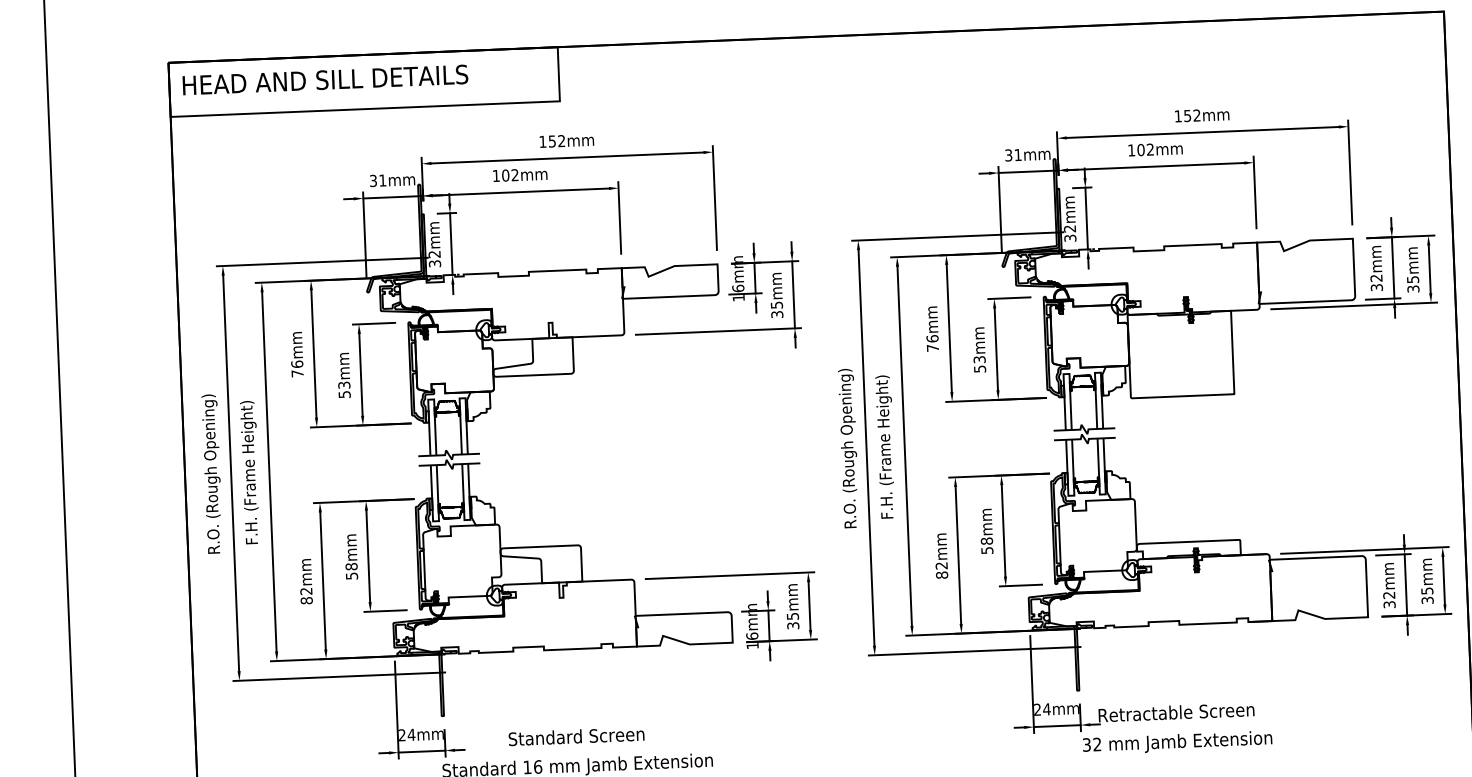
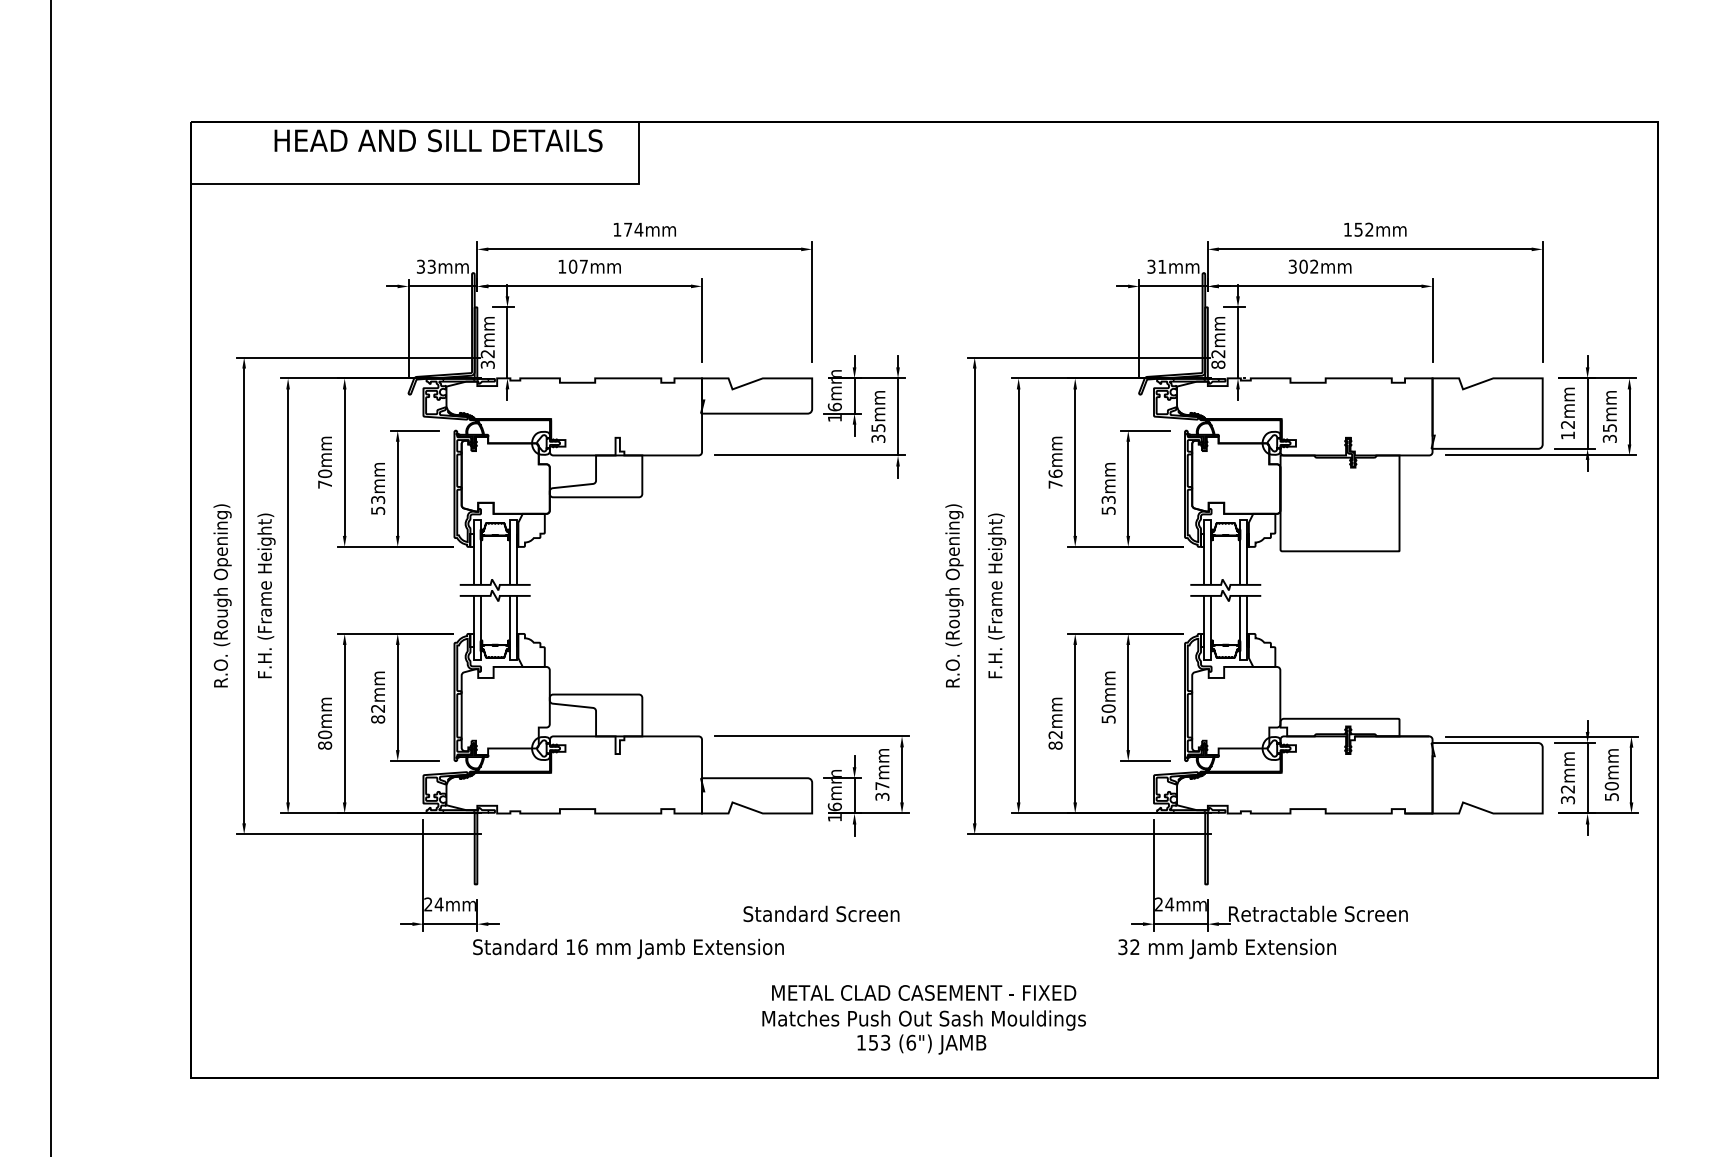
text: (325, 79) -> (438, 140), moved
text: (556, 141) -> (633, 229), 152mm -> 174mm
text: (1131, 150) -> (1292, 266), 102mm -> 302mm
text: (514, 175) -> (583, 266), 102mm -> 107mm
text: (382, 180) -> (431, 266), 31mm -> 33mm
text: (1070, 238) -> (1218, 364), 32mm -> 82mm
text: (1377, 287) -> (1568, 435), 32mm -> 12mm
text: (296, 364) -> (324, 473), 76mm -> 70mm
text: (986, 541) -> (1108, 708), 58mm -> 50mm
text: (352, 570) -> (378, 713), 58mm -> 82mm
text: (306, 591) -> (325, 734), 82mm -> 80mm
text: (1427, 595) -> (1611, 791), 35mm -> 50mm
text: (792, 616) -> (882, 786), 35mm -> 37mm
text: (576, 736) -> (821, 913), moved
text: (1176, 742) -> (1226, 948), moved

